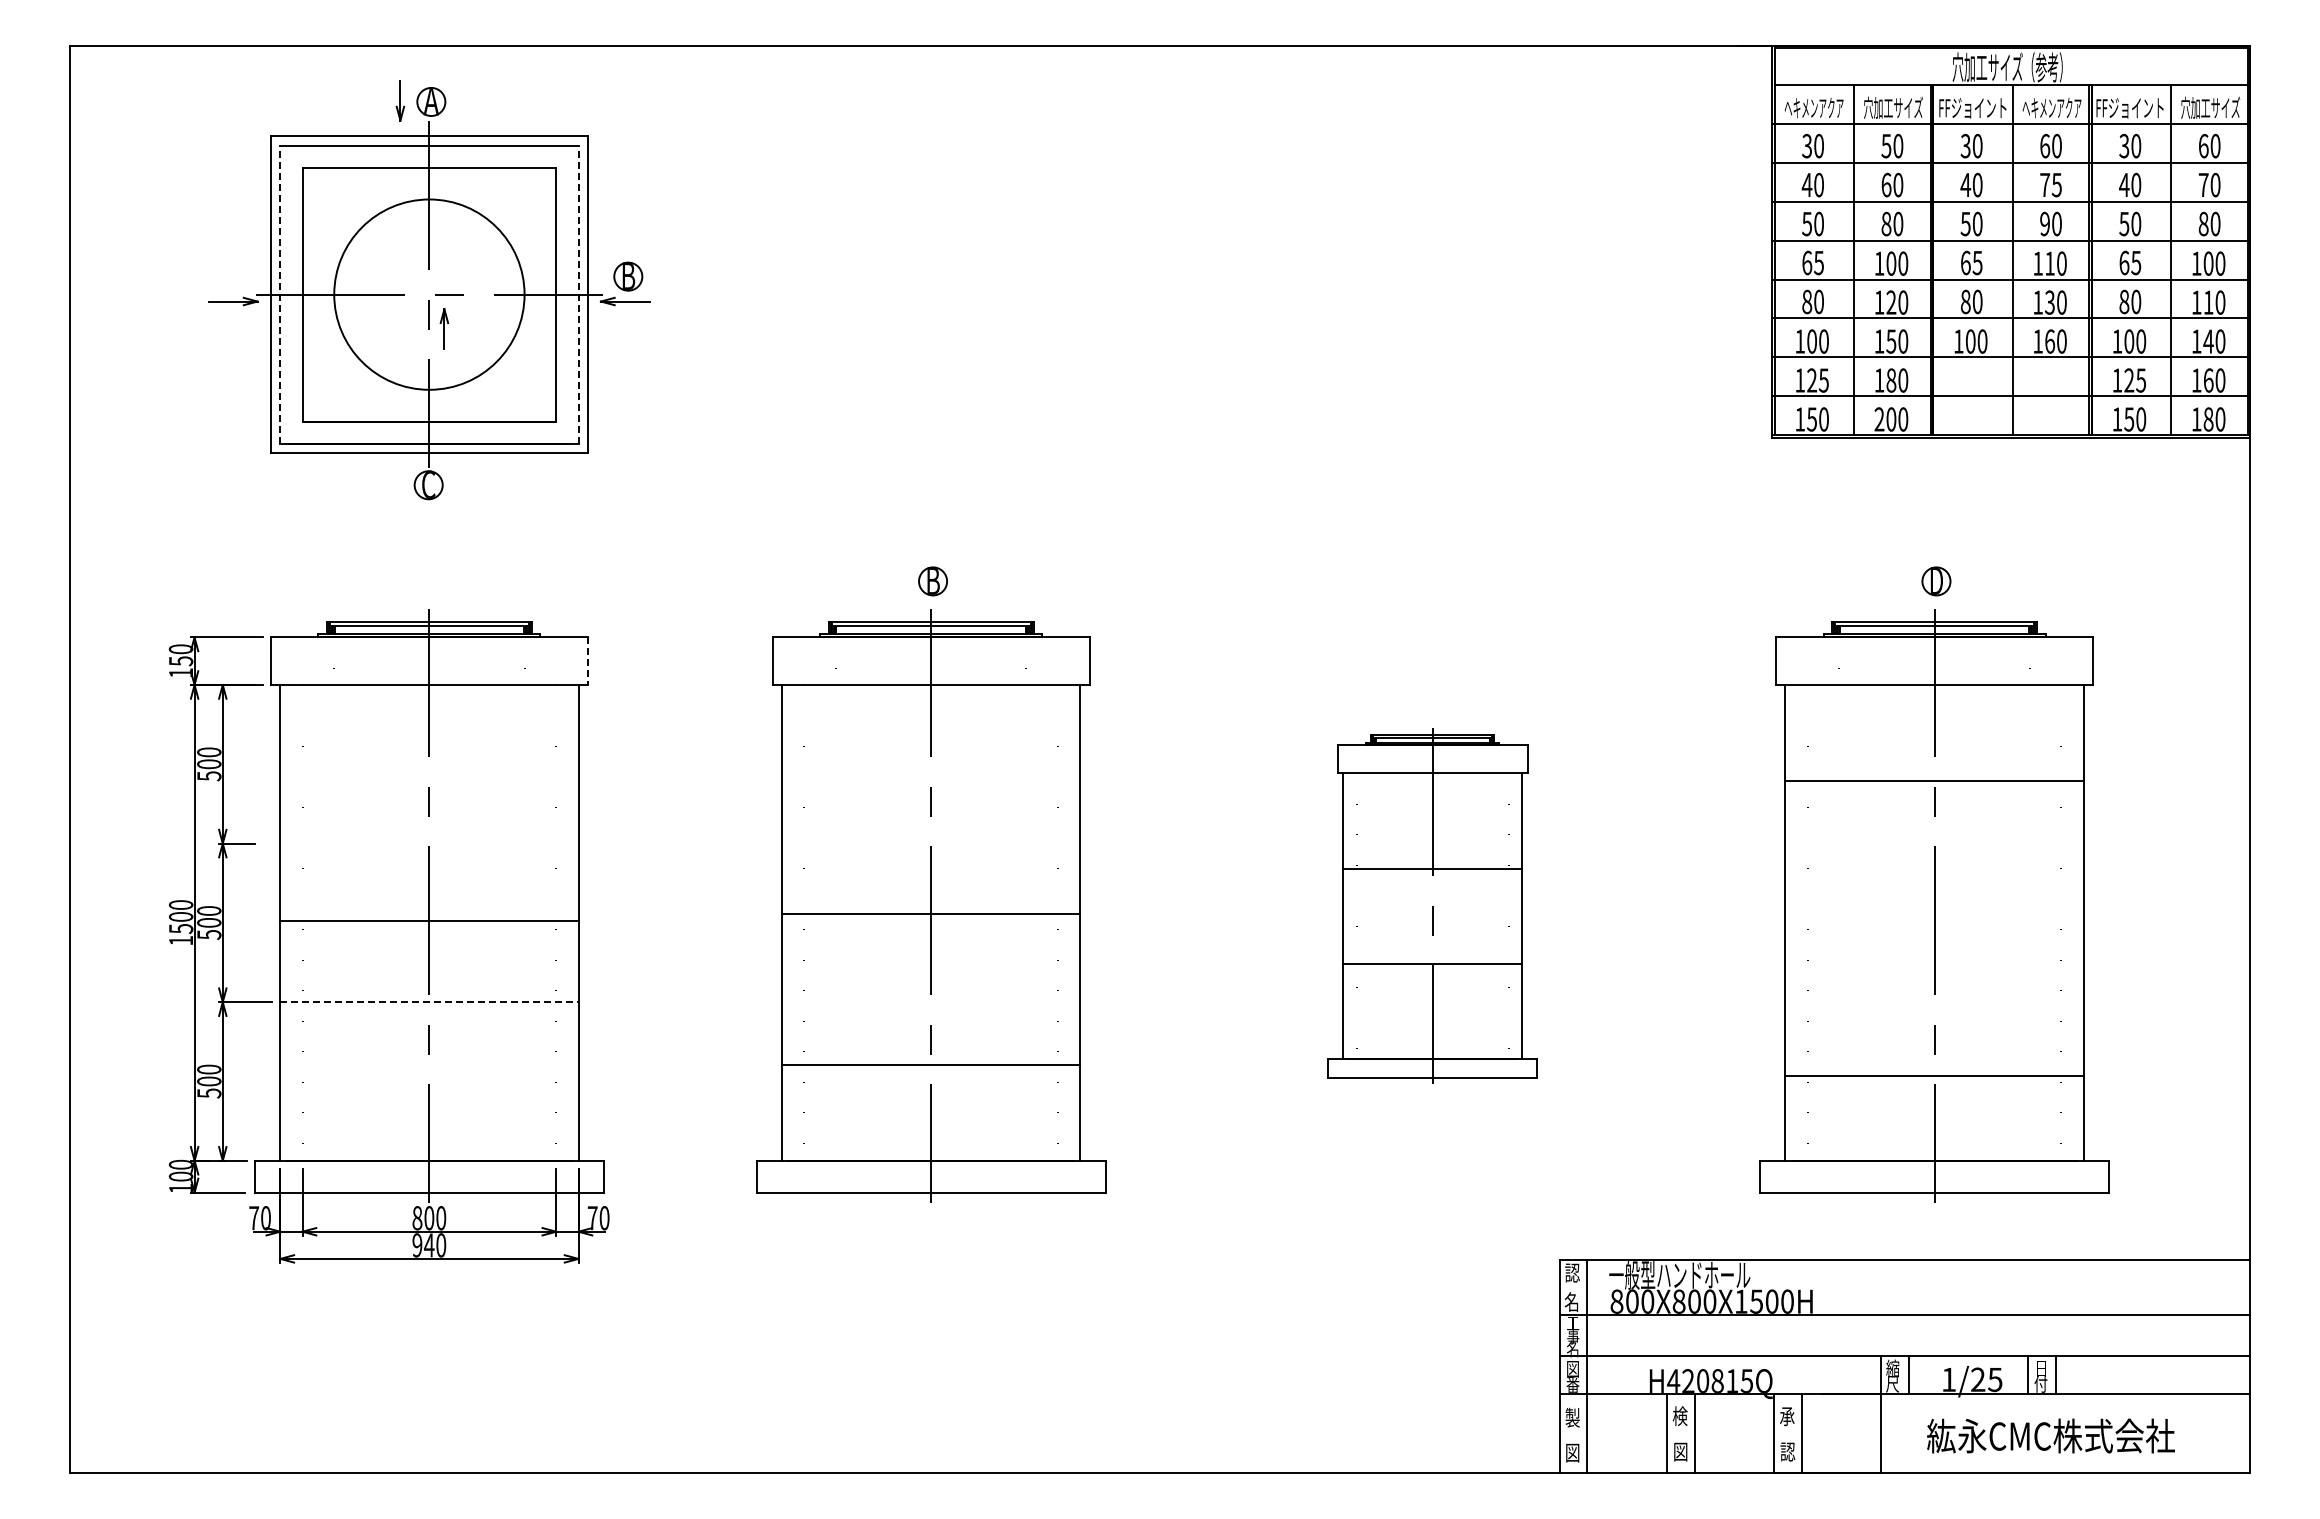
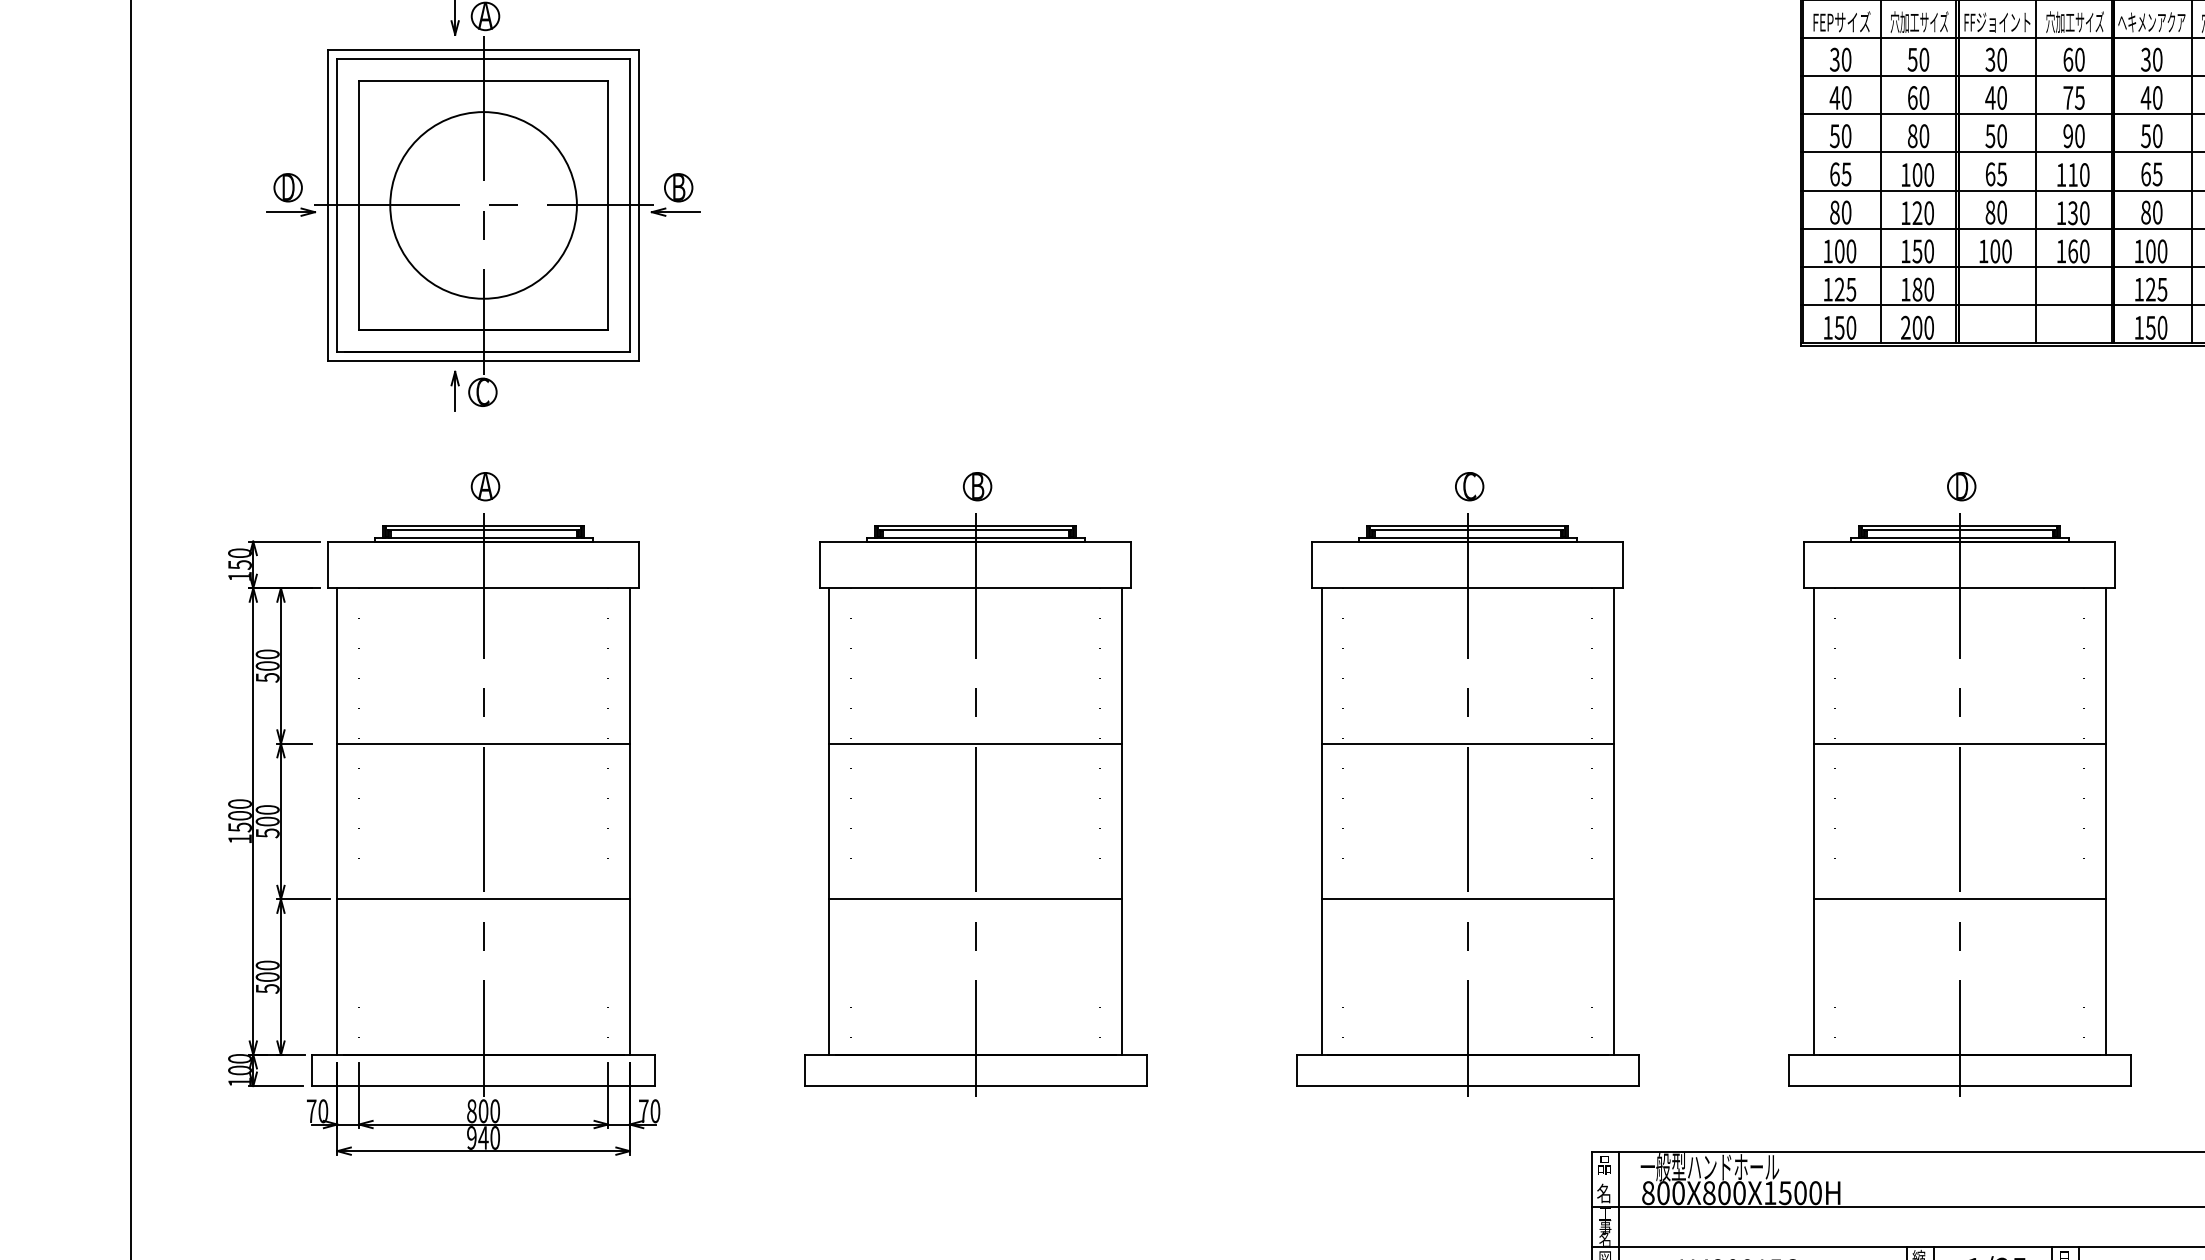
text: (1813, 107) -> (1841, 21), ヘキメンアクア -> FEPサイズ
text: (2051, 107) -> (2074, 21), ヘキメンアクア -> 穴加工サイズ
text: (2130, 107) -> (2152, 21), FFジョイント -> ヘキメンアクア
part: (230, 276) -> (288, 187), added
line: (280, 294) -> (337, 205), dashed -> solid
line: (578, 294) -> (629, 205), dashed -> solid
part: (444, 328) -> (455, 390), moved
part: (431, 581) -> (485, 486), added
part: (1434, 581) -> (1469, 486), added
line: (588, 661) -> (639, 565), dashed -> solid
line: (1934, 780) -> (1959, 743), moved
part: (1432, 905) -> (1467, 804), size x1.67
line: (931, 913) -> (976, 743), moved
line: (429, 920) -> (483, 743), moved
line: (429, 1002) -> (483, 899), dashed -> solid
line: (931, 1065) -> (976, 899), moved
line: (1934, 1076) -> (1959, 899), moved
text: (1572, 1272) -> (1604, 1164), 認 -> 品

